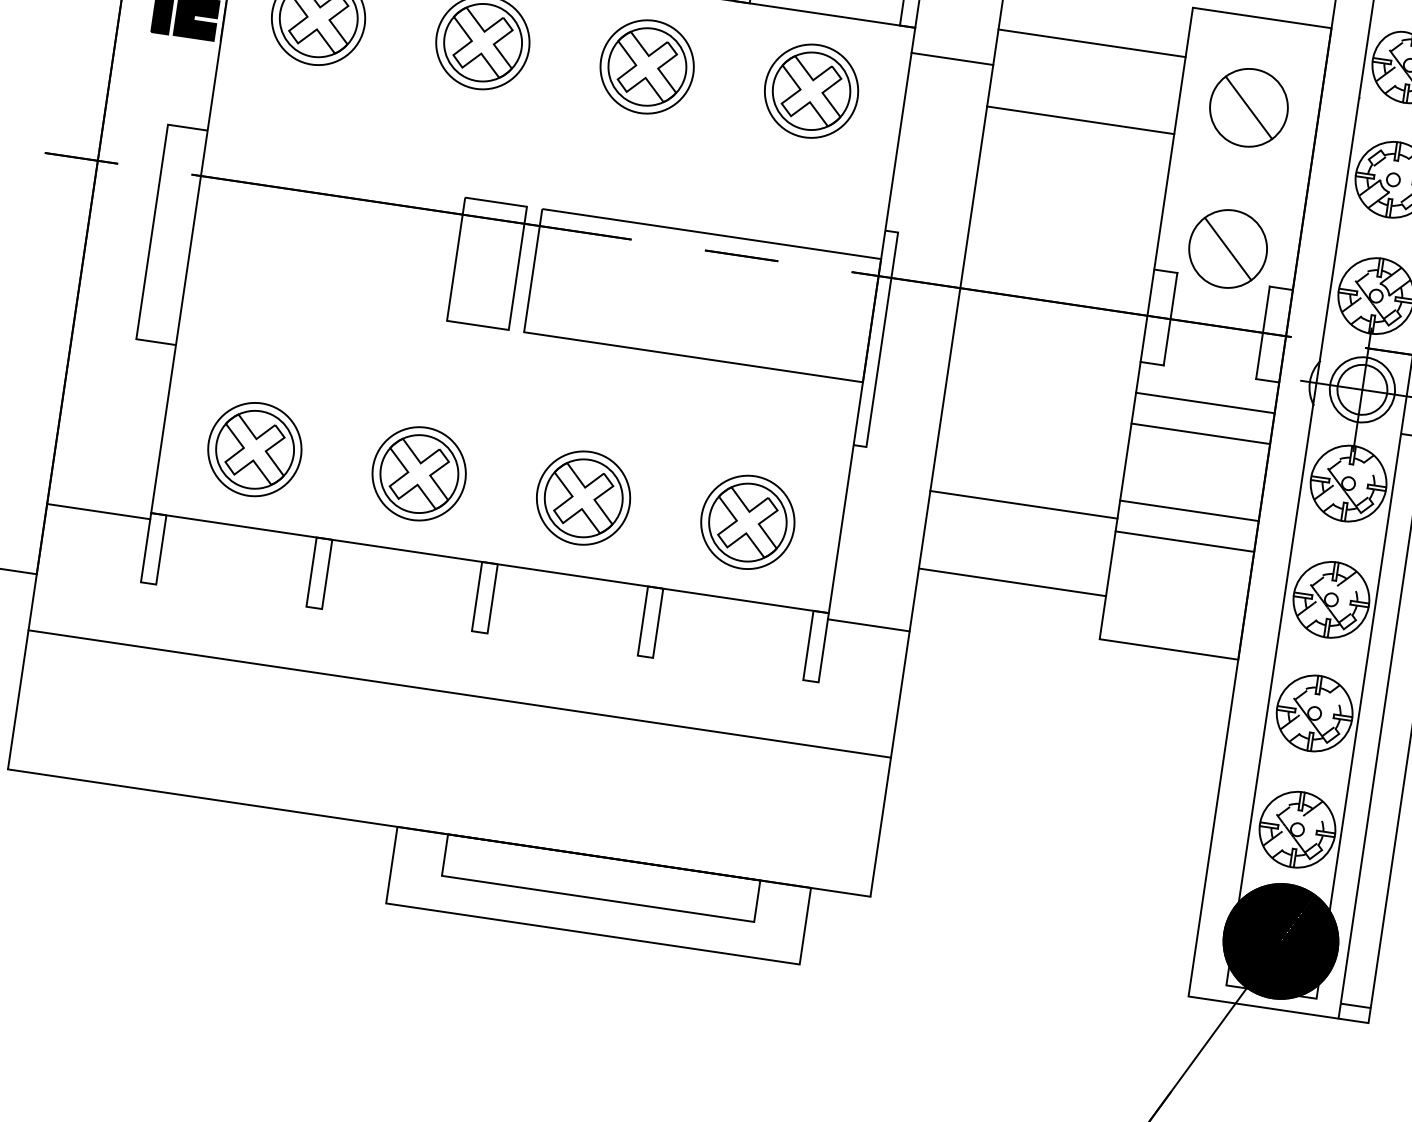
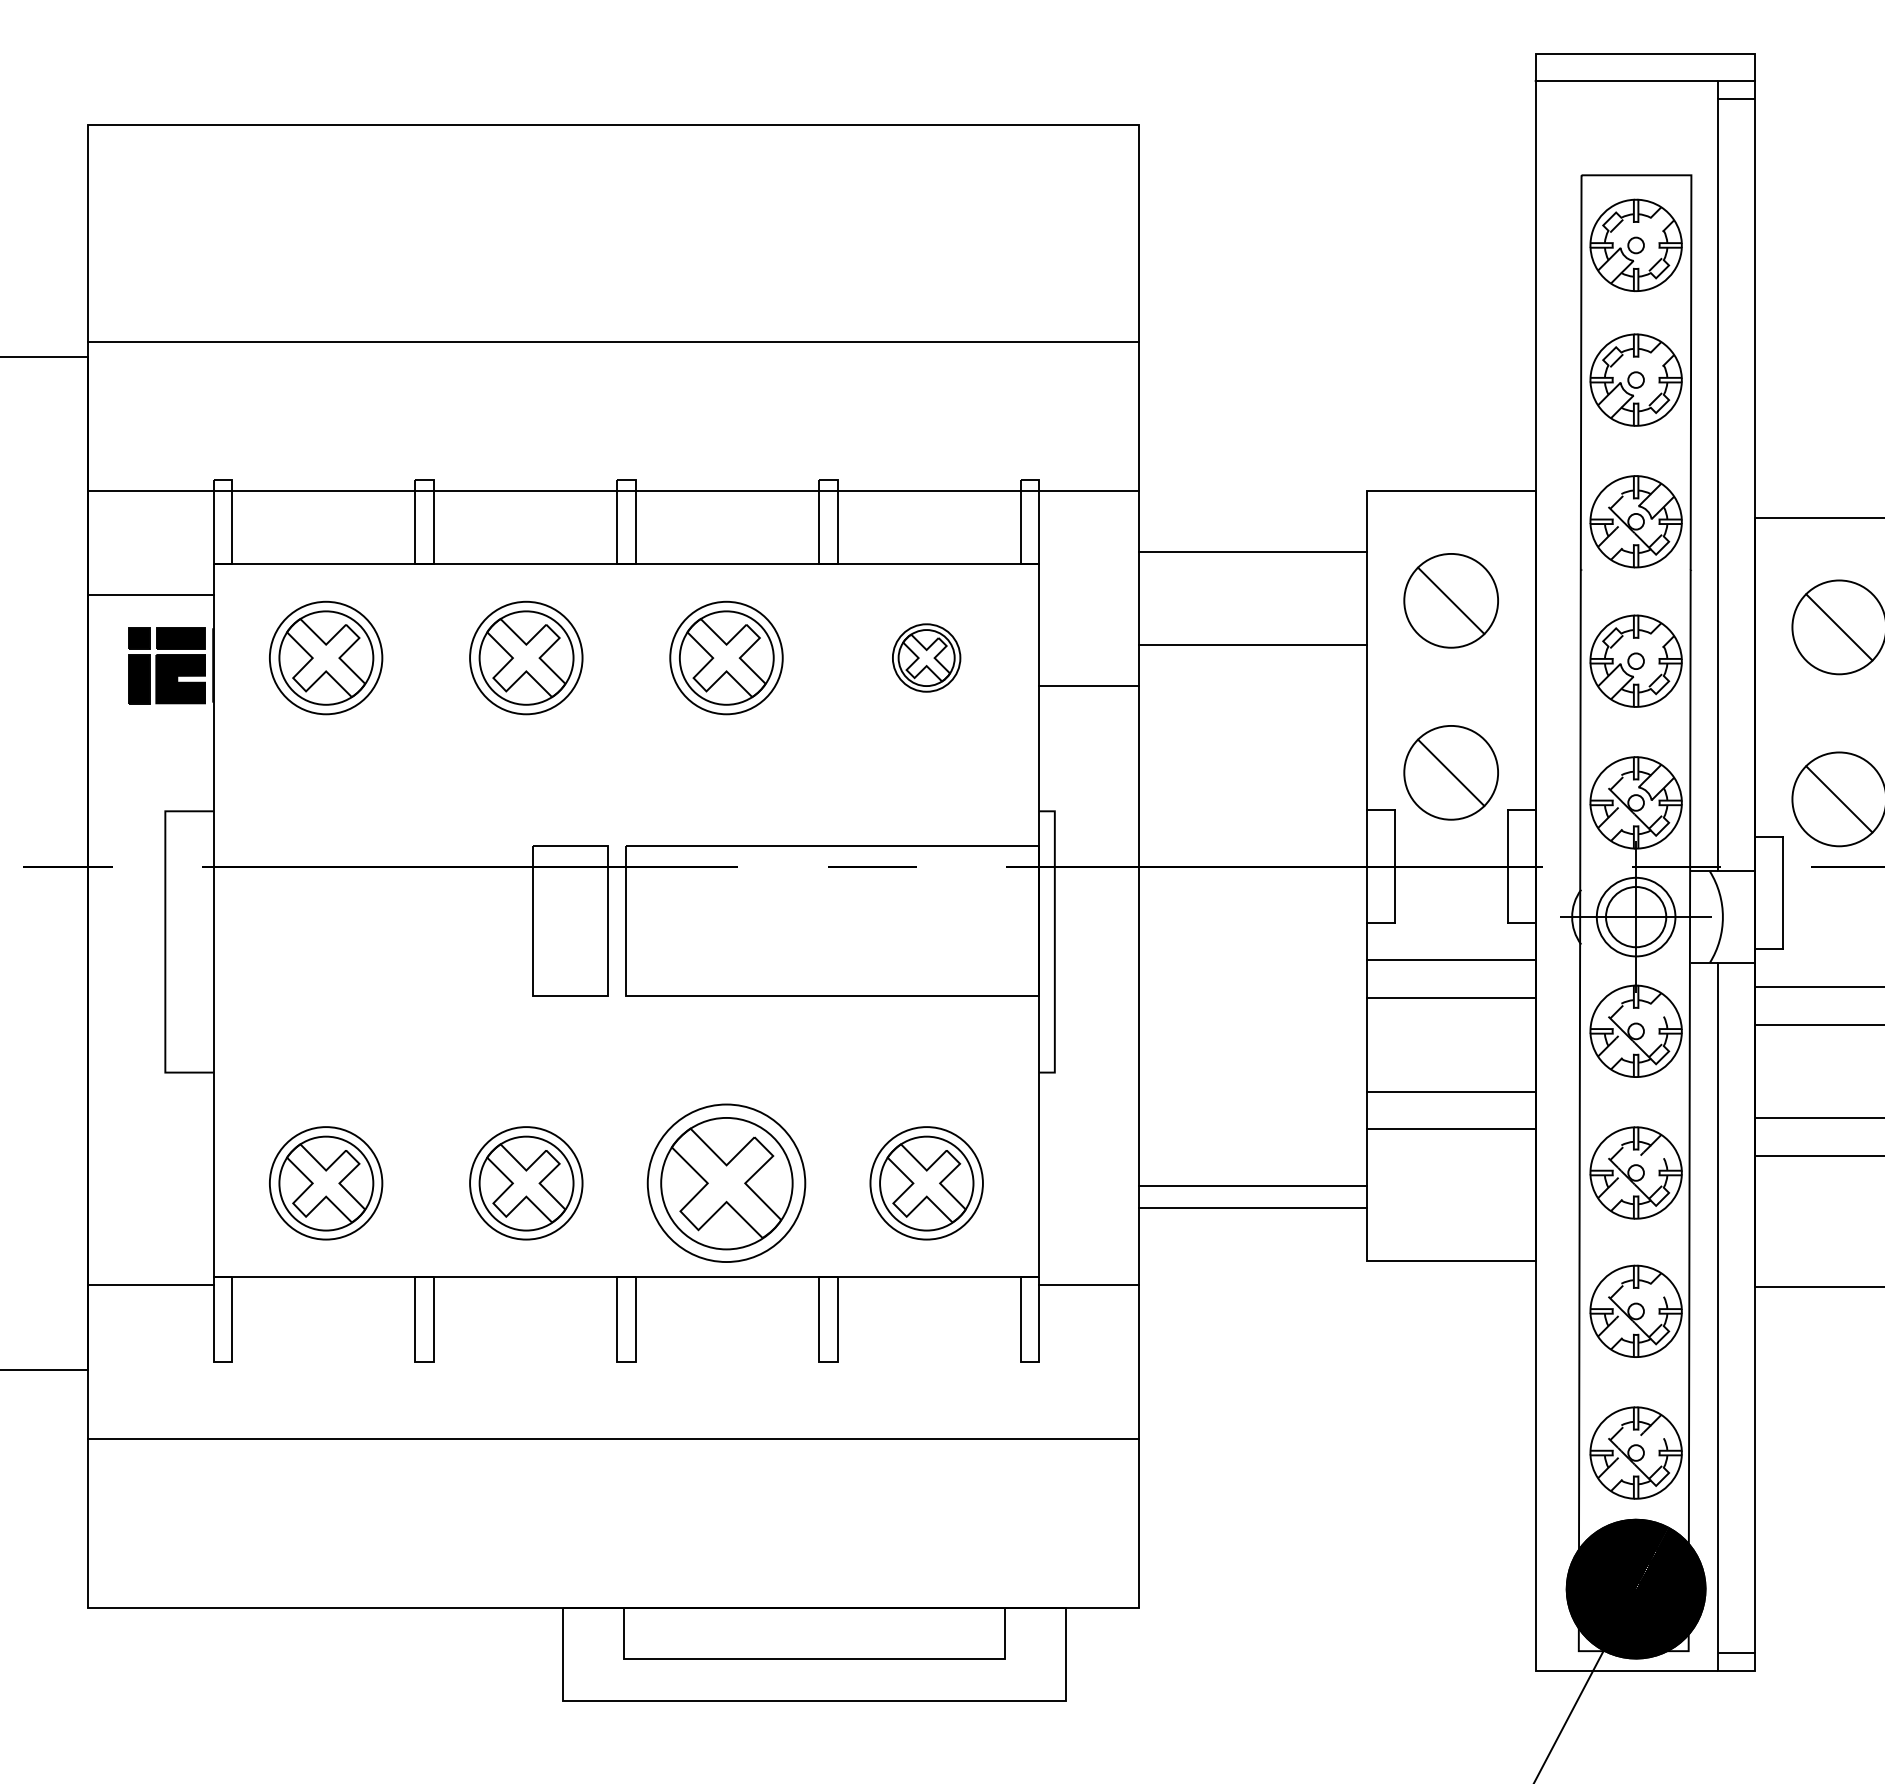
line: (952, 58) -> (1088, 685), moved
part: (811, 90) -> (926, 657), size x0.6
part: (583, 498) -> (726, 1183), size x1.4
line: (1023, 504) -> (1252, 1185), moved

